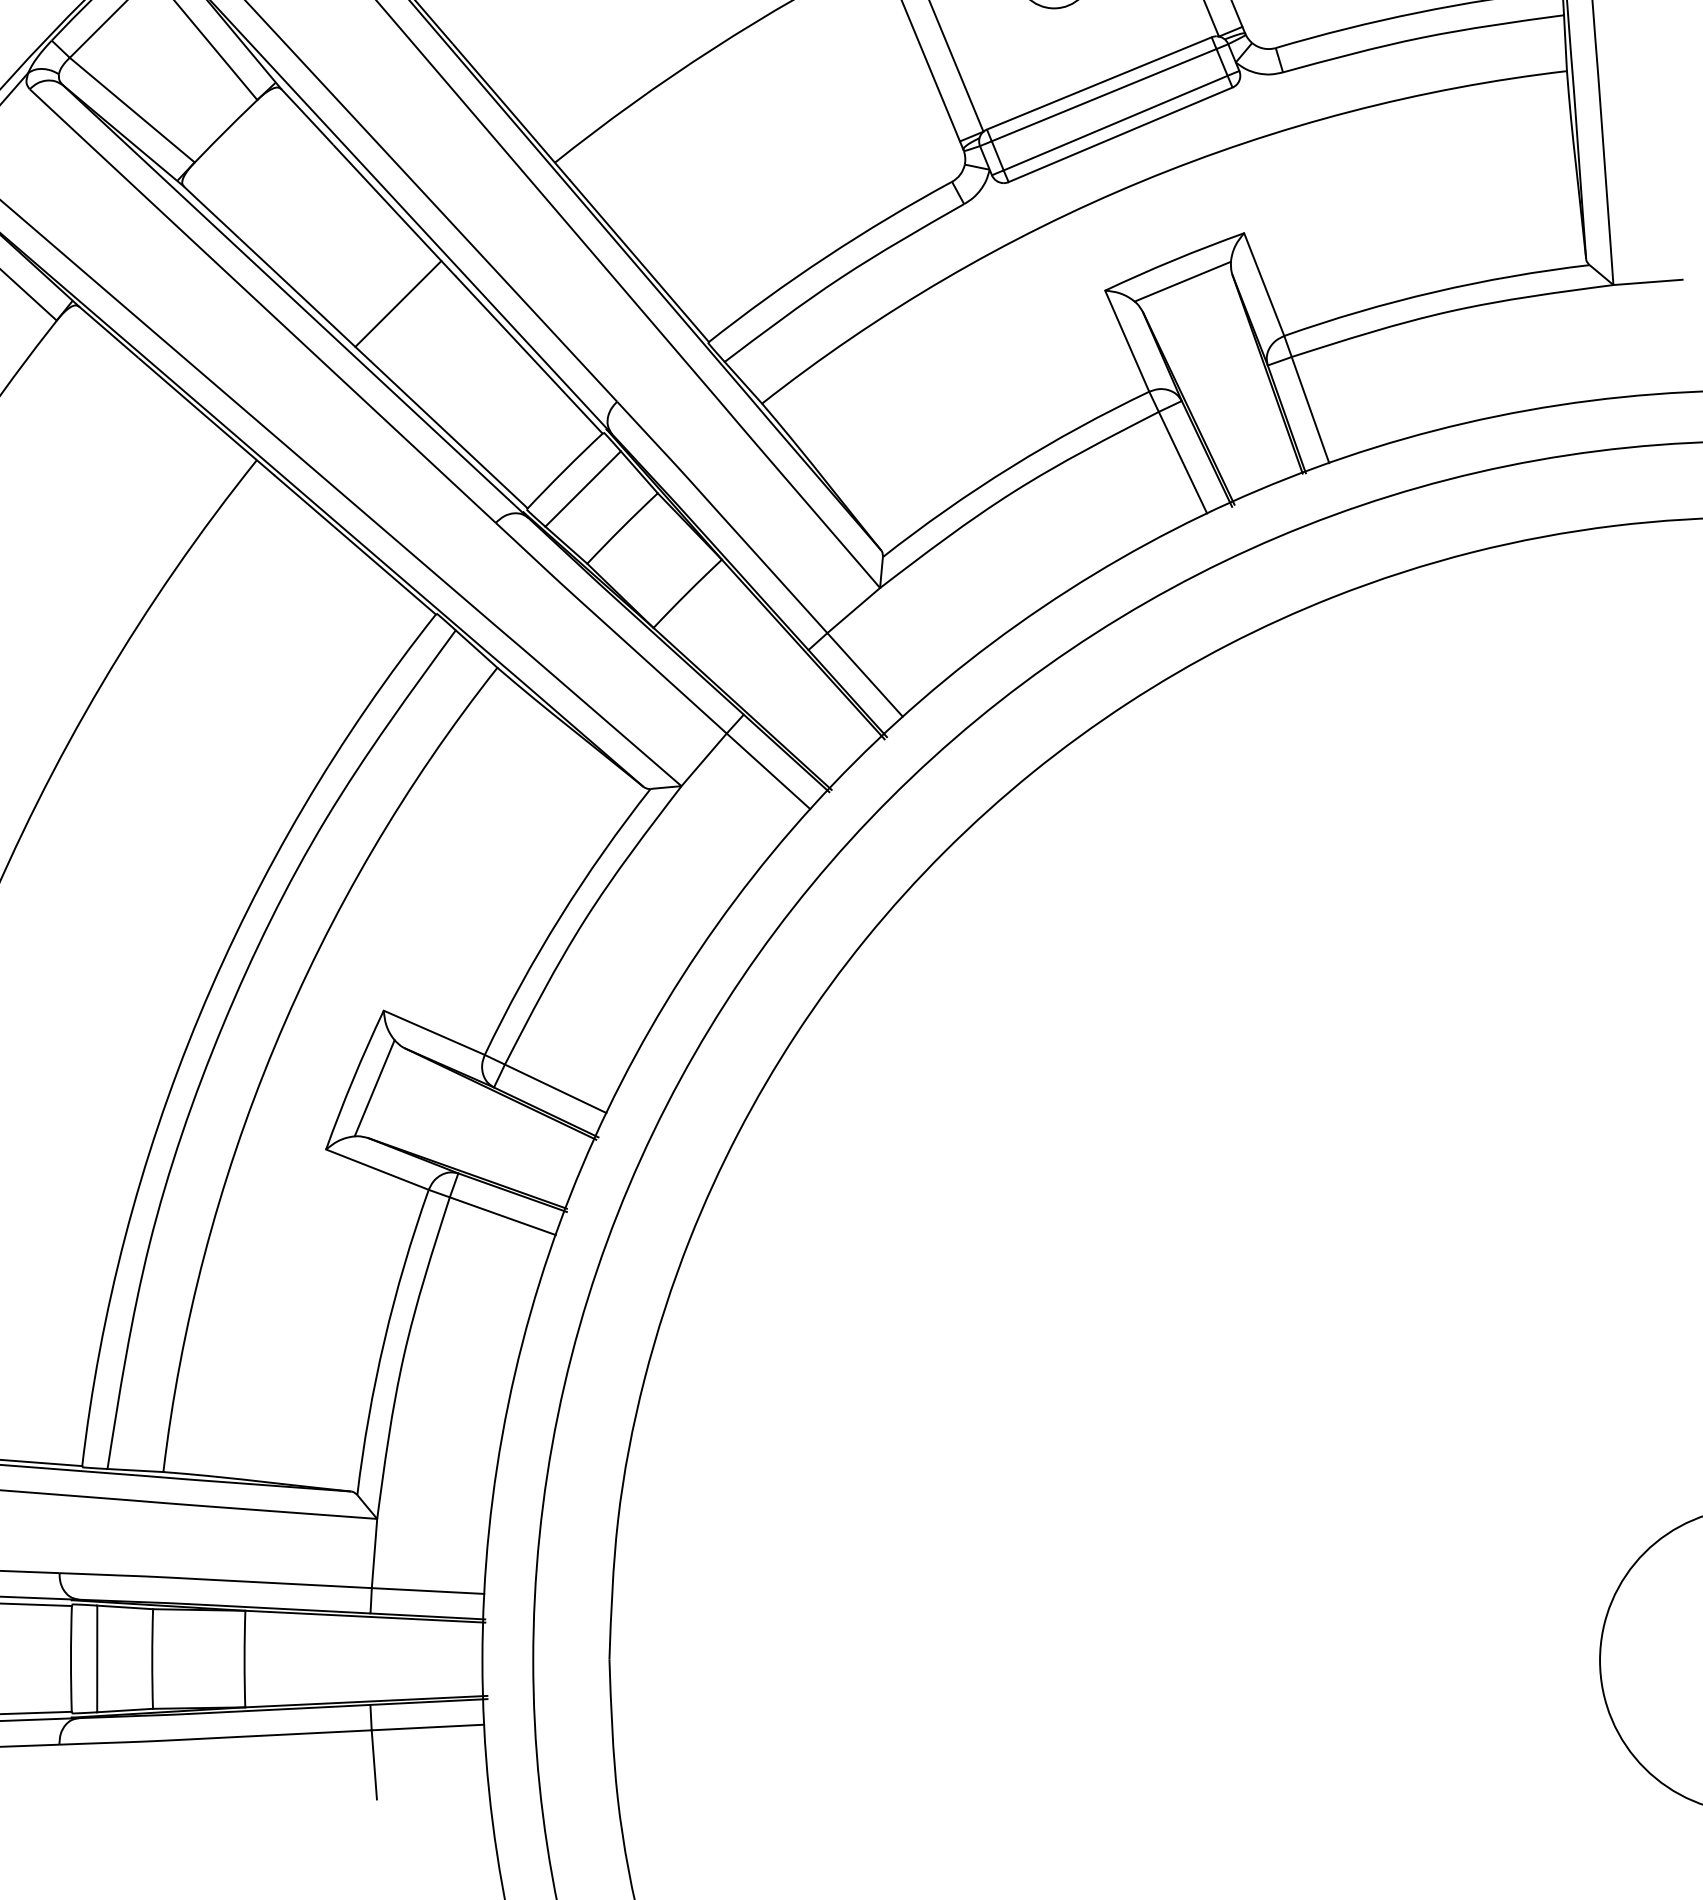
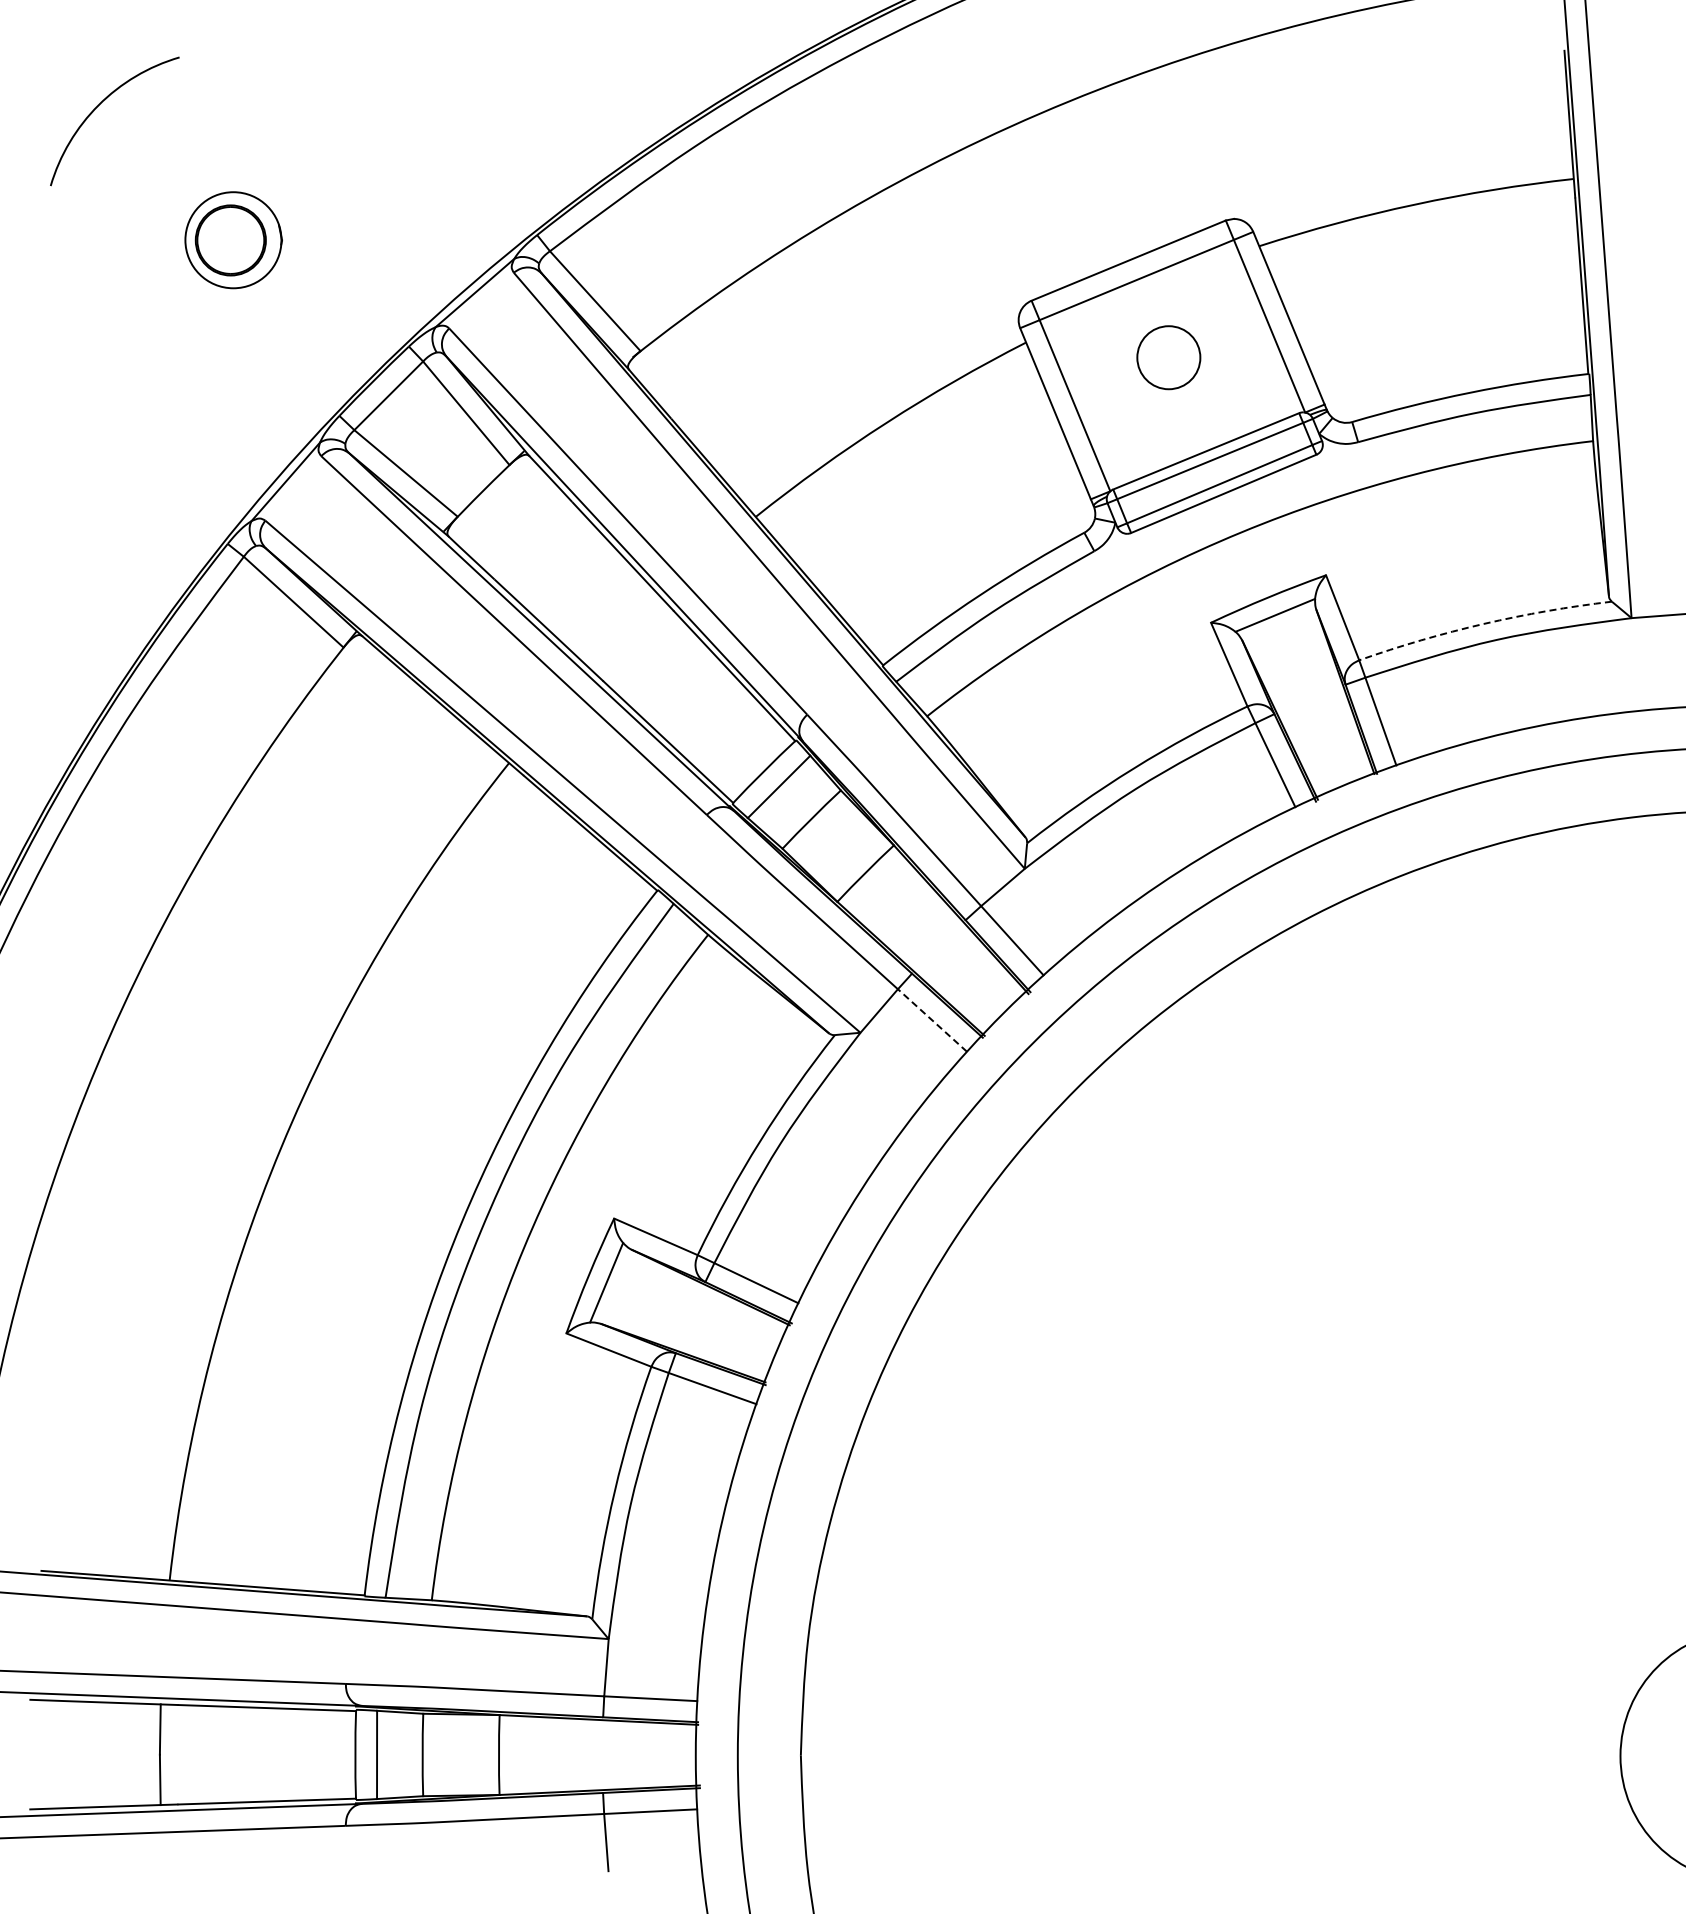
arc: (1434, 291) -> (1483, 623), solid -> dashed
line: (397, 303) -> (625, 633), removed
line: (768, 771) -> (932, 1020), solid -> dashed

